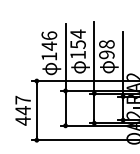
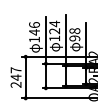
text: (77, 44) -> (54, 31), 154 -> 124
text: (22, 120) -> (15, 84), 447 -> 247

